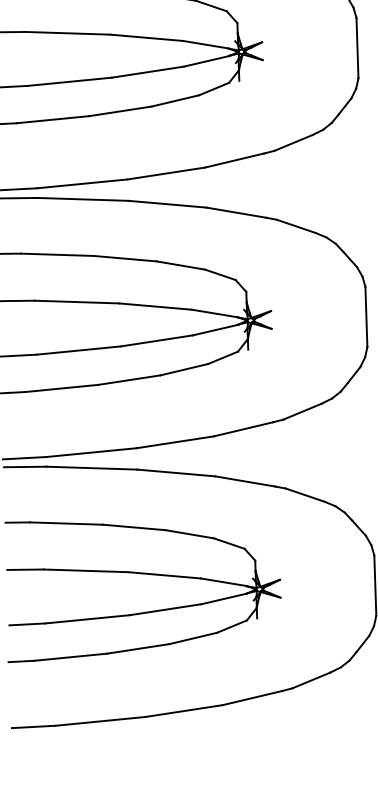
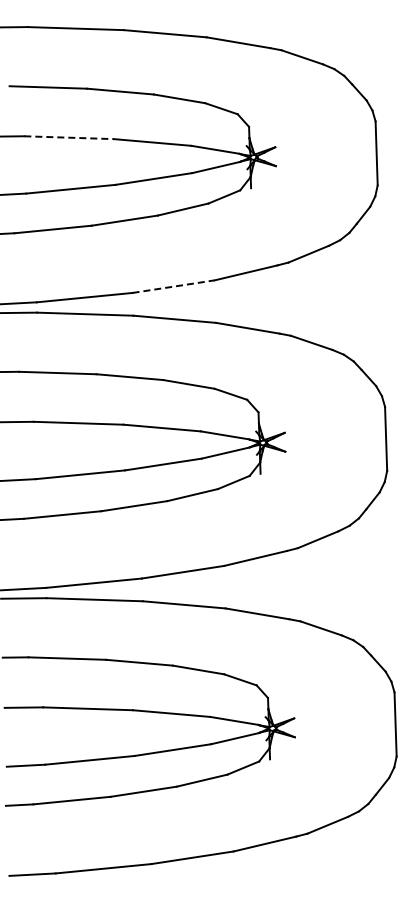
line: (68, 33) -> (69, 137), solid -> dashed
line: (166, 173) -> (173, 286), solid -> dashed

